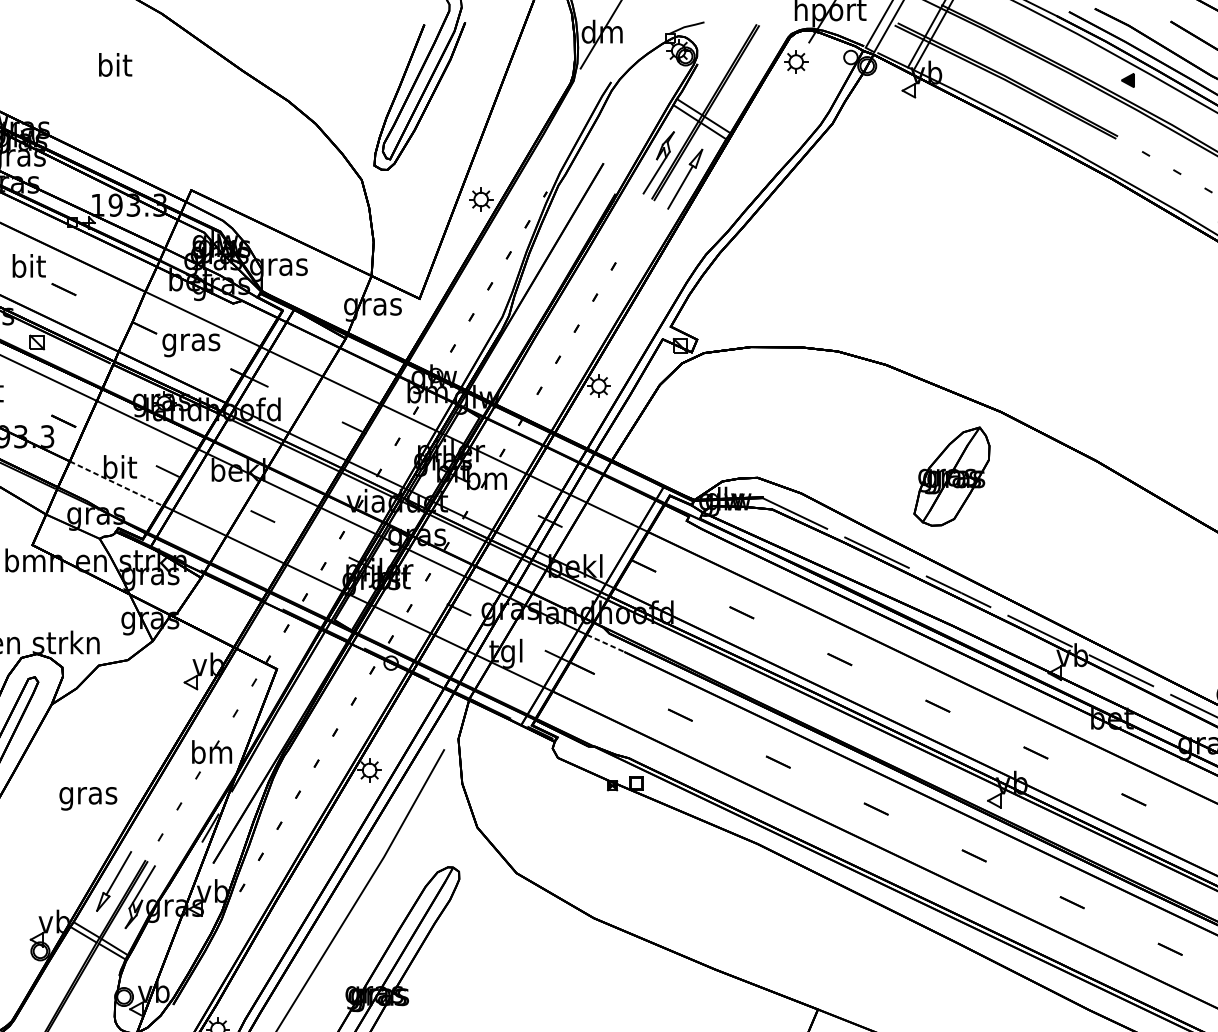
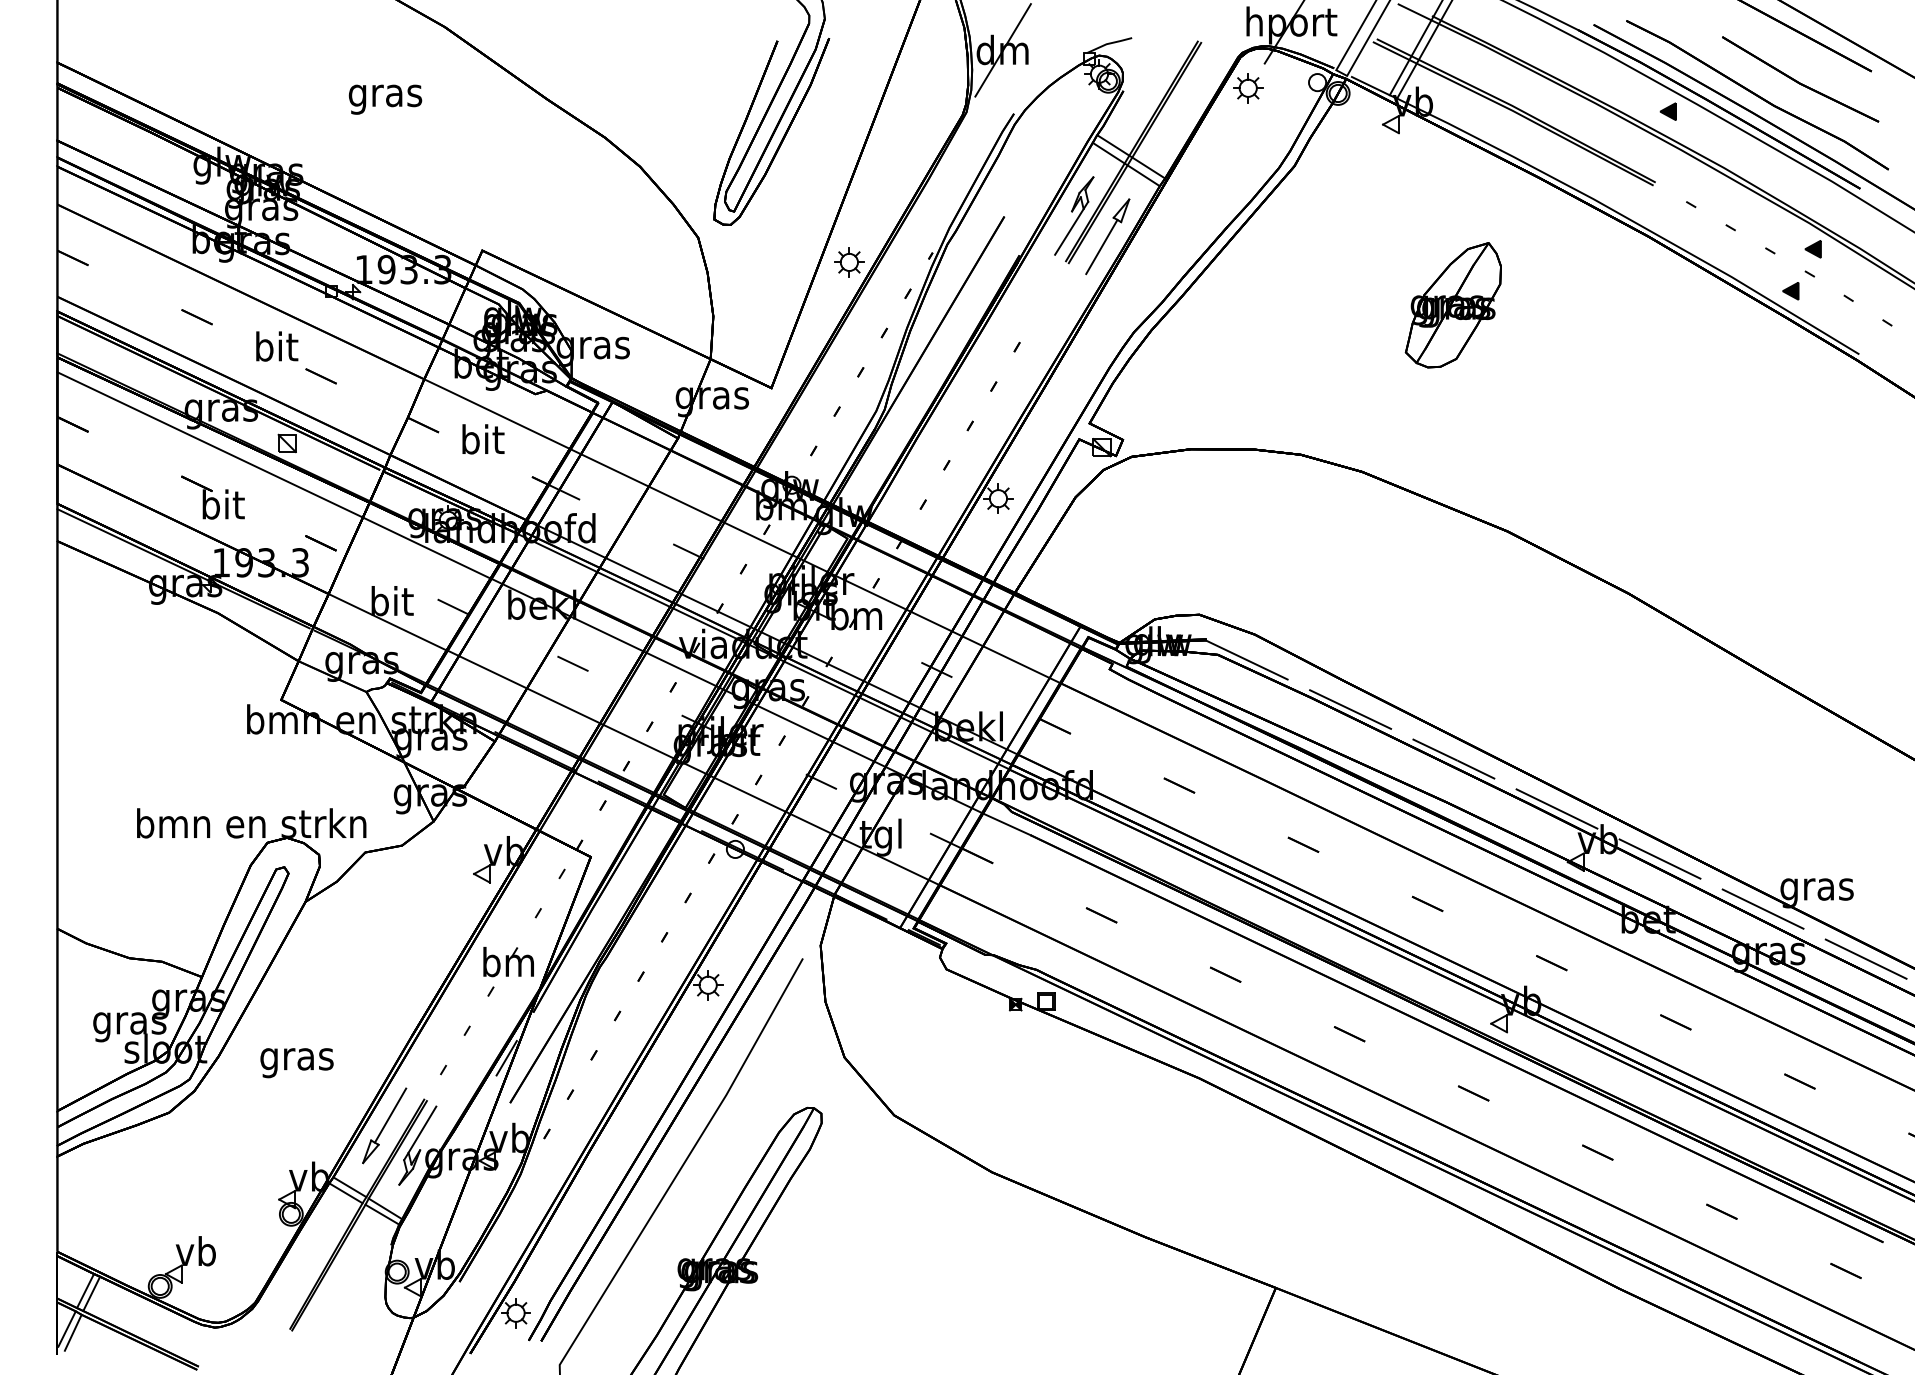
text: (114, 67) -> (385, 95), bit -> gras
text: (191, 342) -> (482, 443), gras -> bit
part: (951, 476) -> (1452, 305), moved
line: (117, 483) -> (388, 622), dashed -> solid
line: (606, 643) -> (1007, 824), dashed -> solid
text: (87, 799) -> (296, 1063), moved

